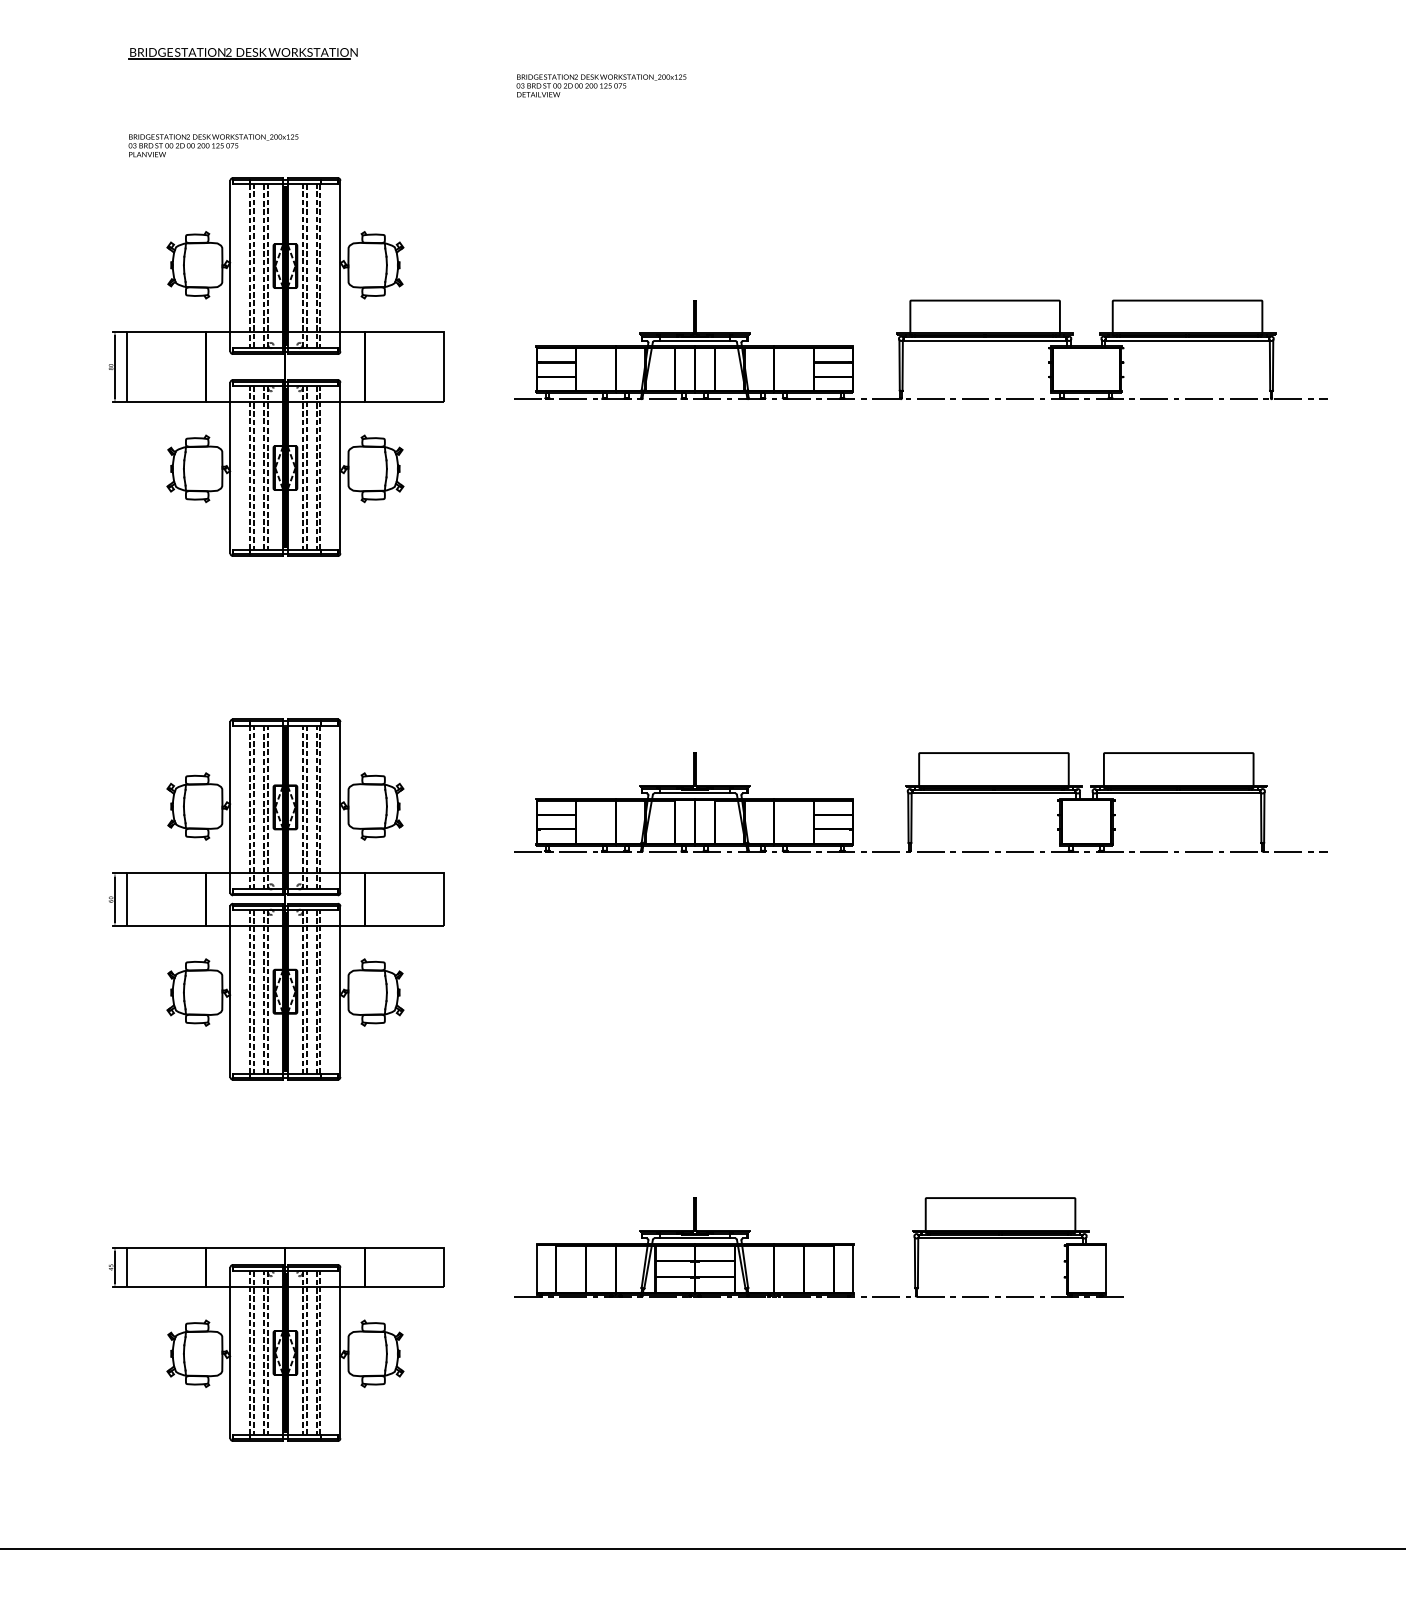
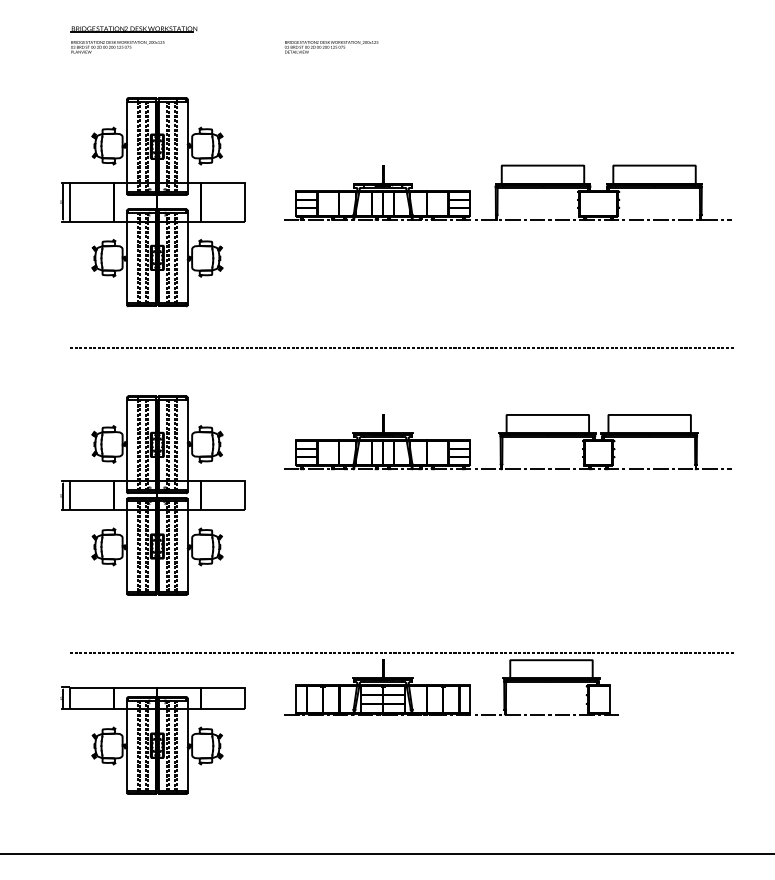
text: (213, 146) -> (117, 47), moved
line: (730, 632) -> (402, 348), added
line: (730, 1185) -> (402, 653), added

